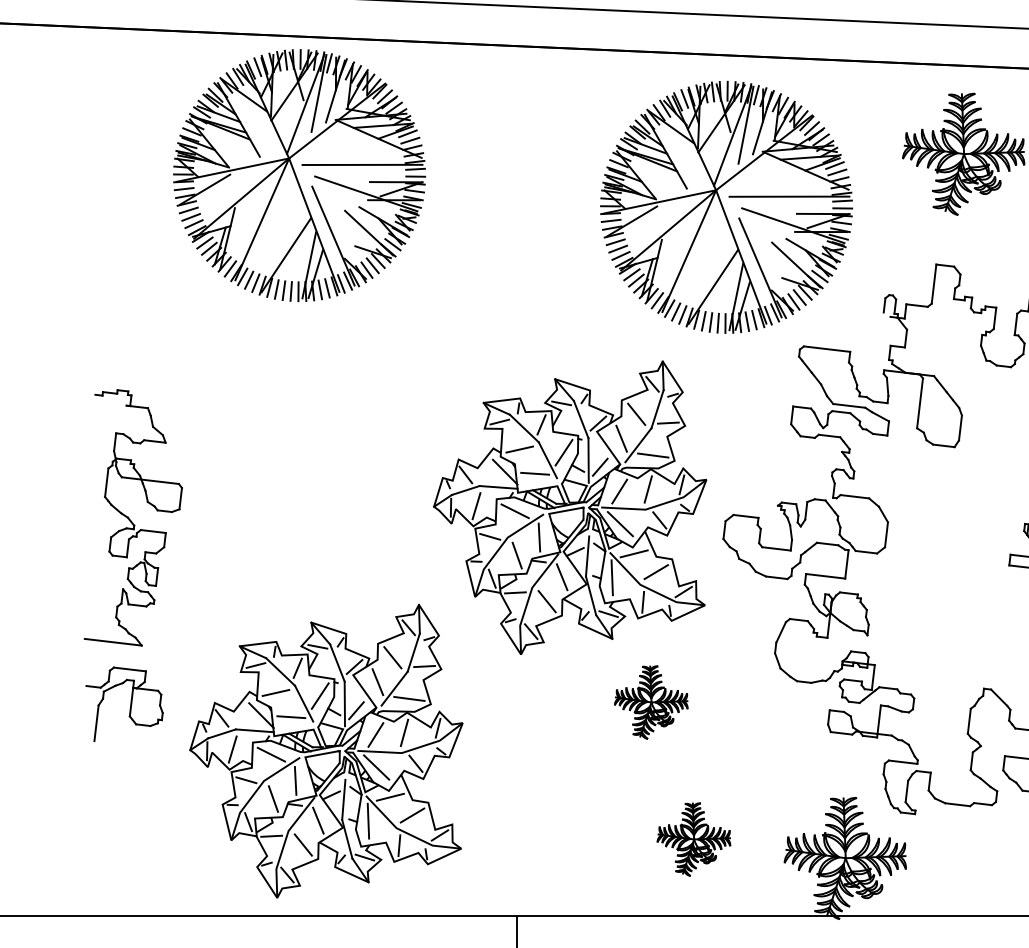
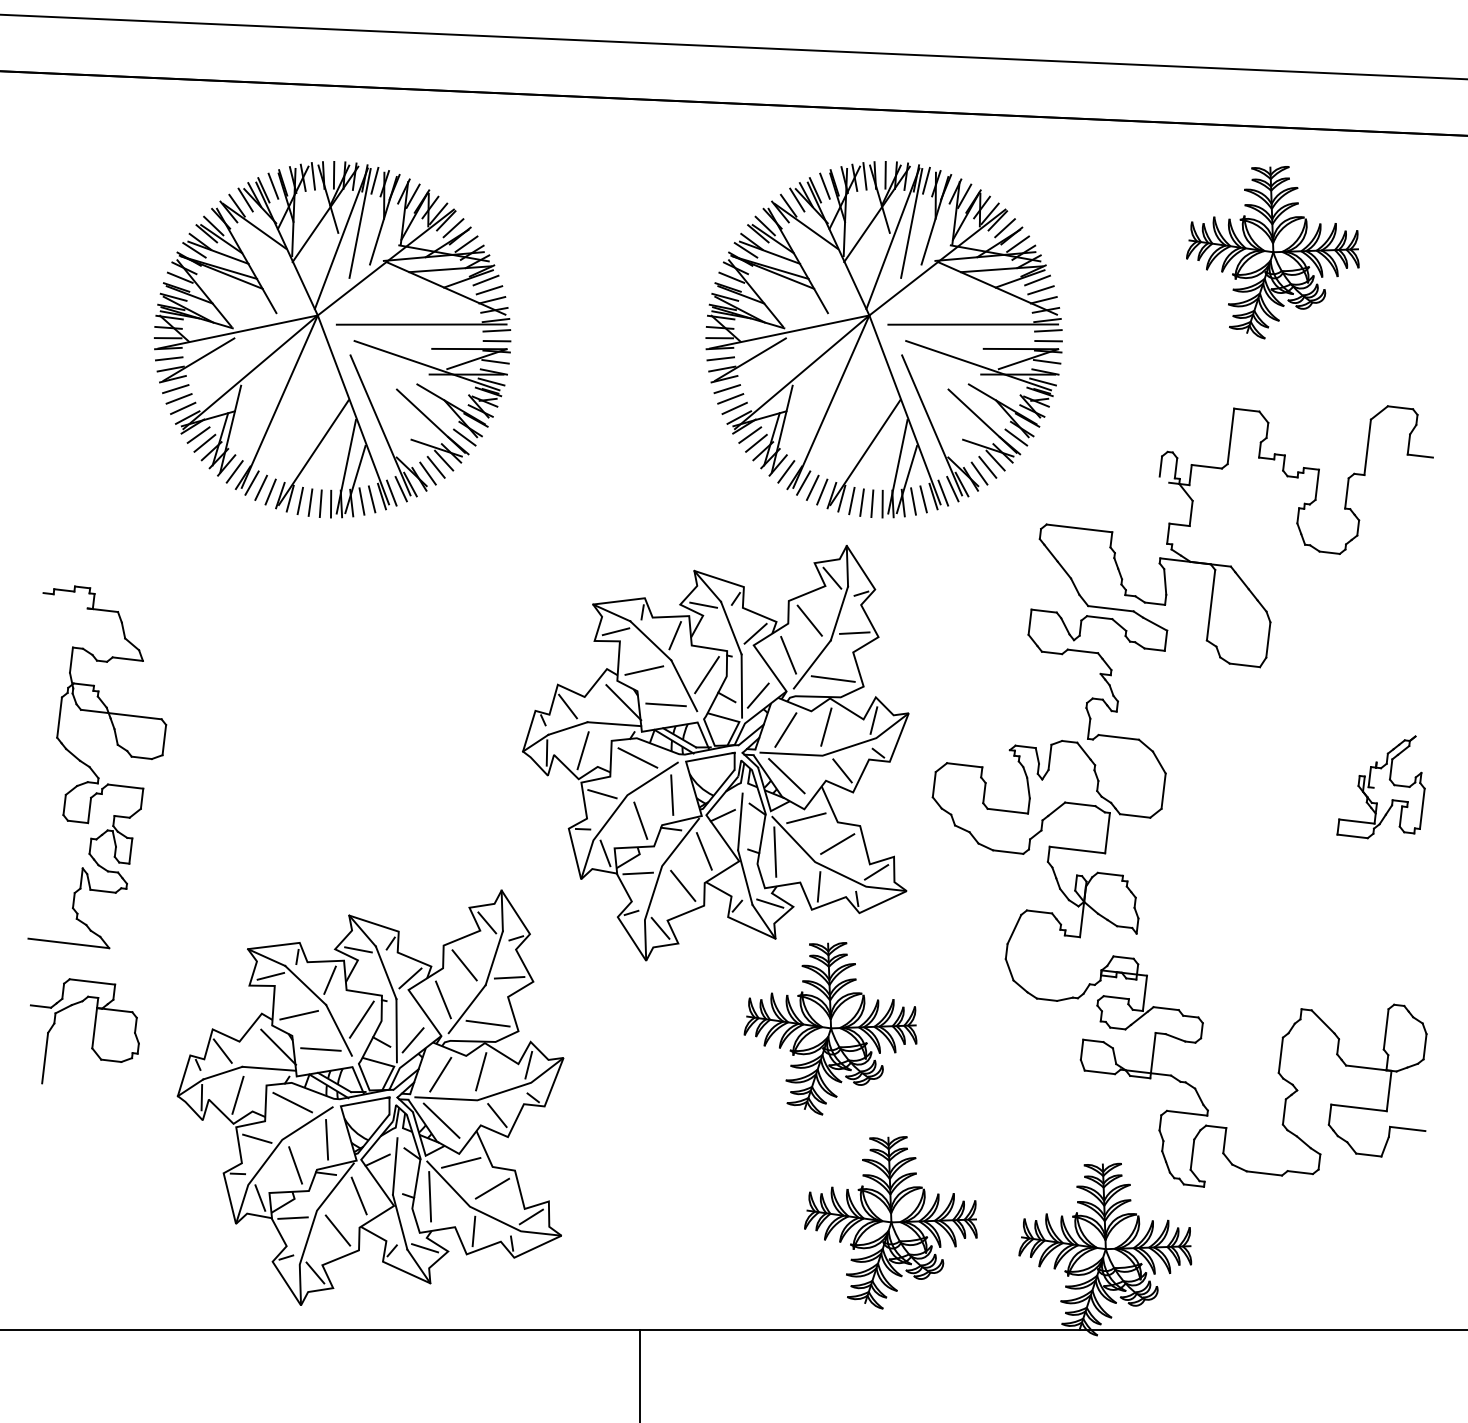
part: (299, 175) -> (332, 339), moved
part: (726, 207) -> (883, 339), moved
part: (651, 702) -> (830, 1028), size x1.67
part: (693, 839) -> (890, 1222), size x1.67

